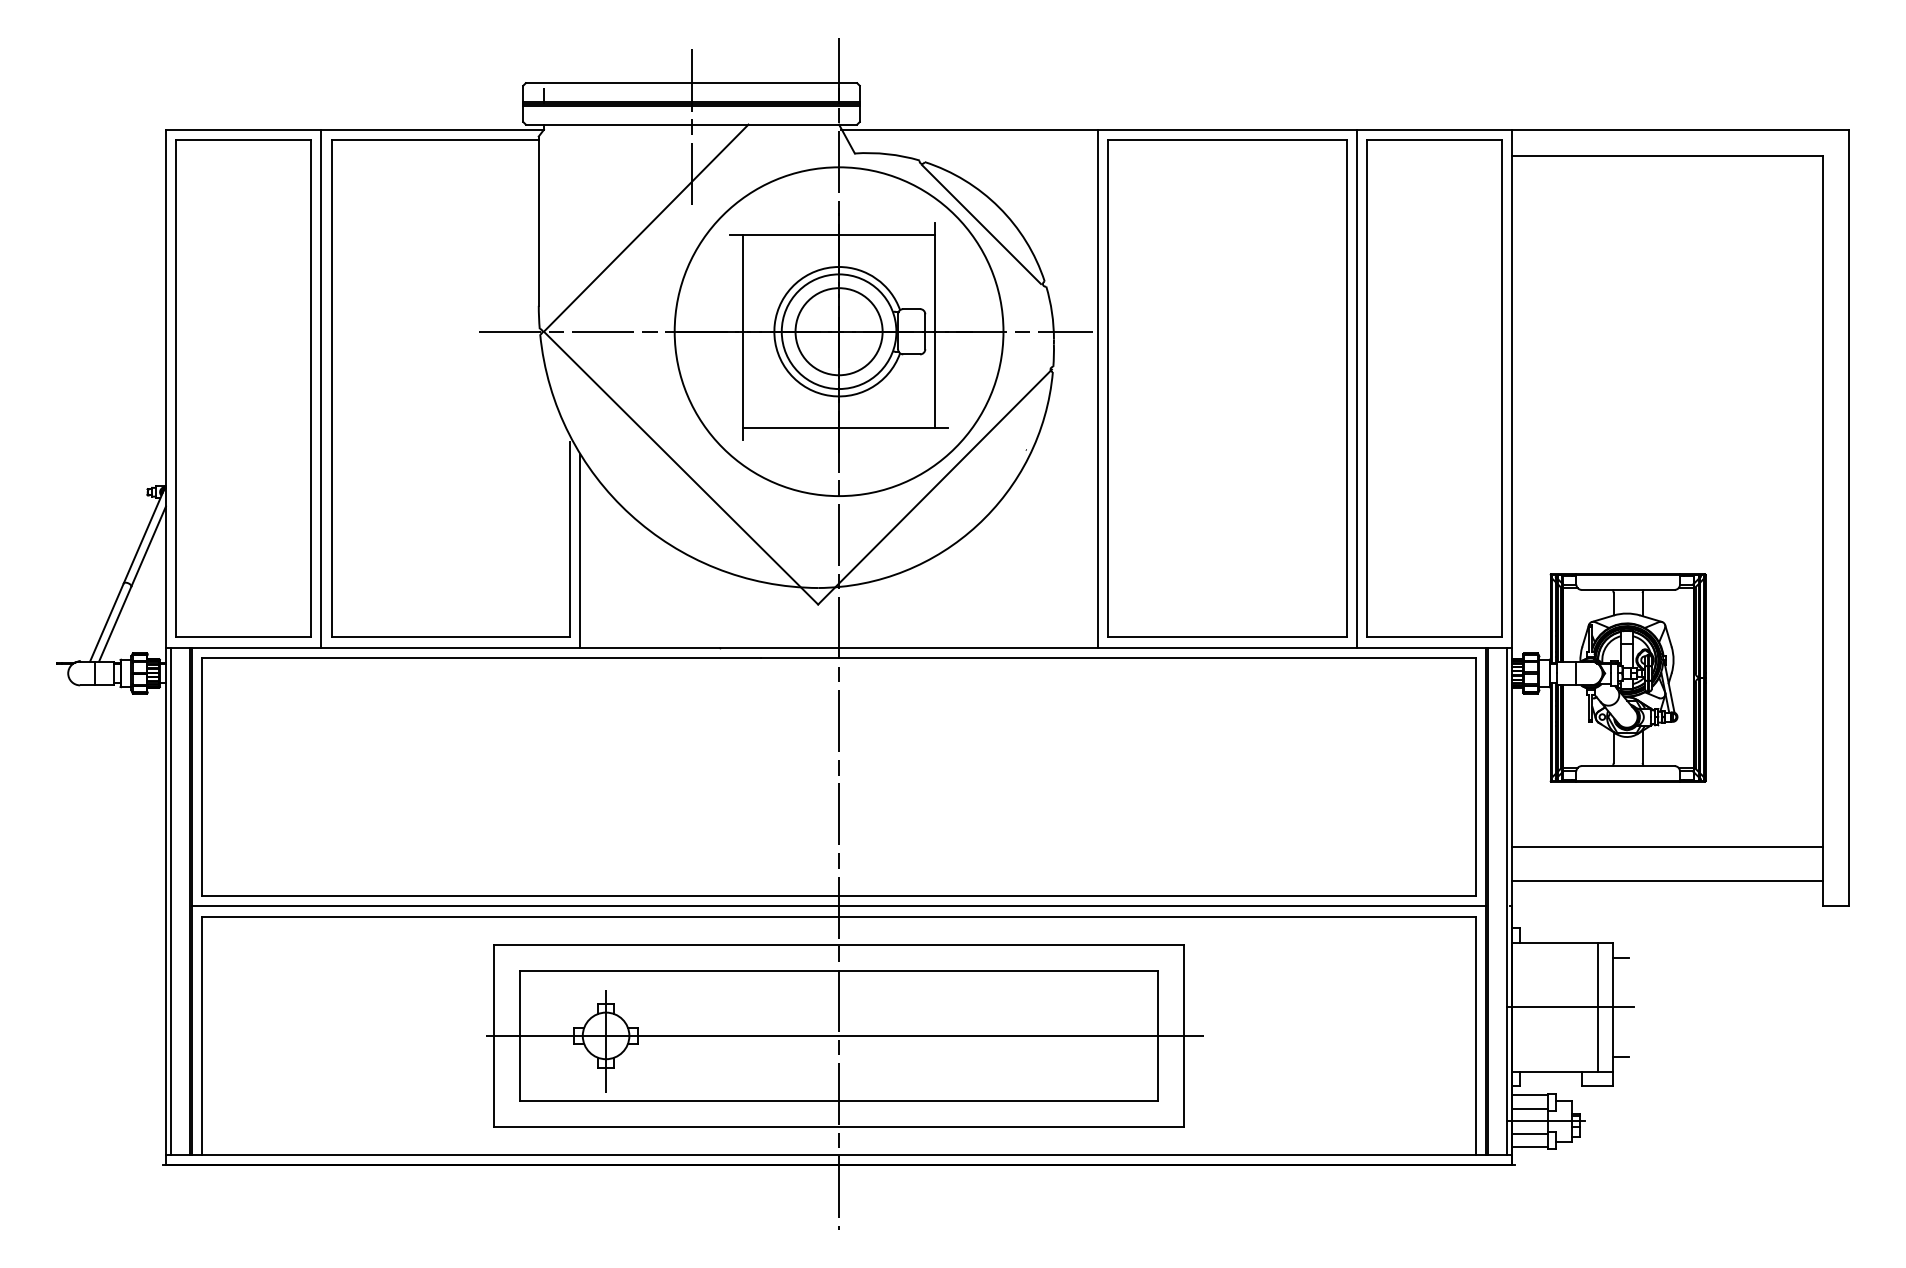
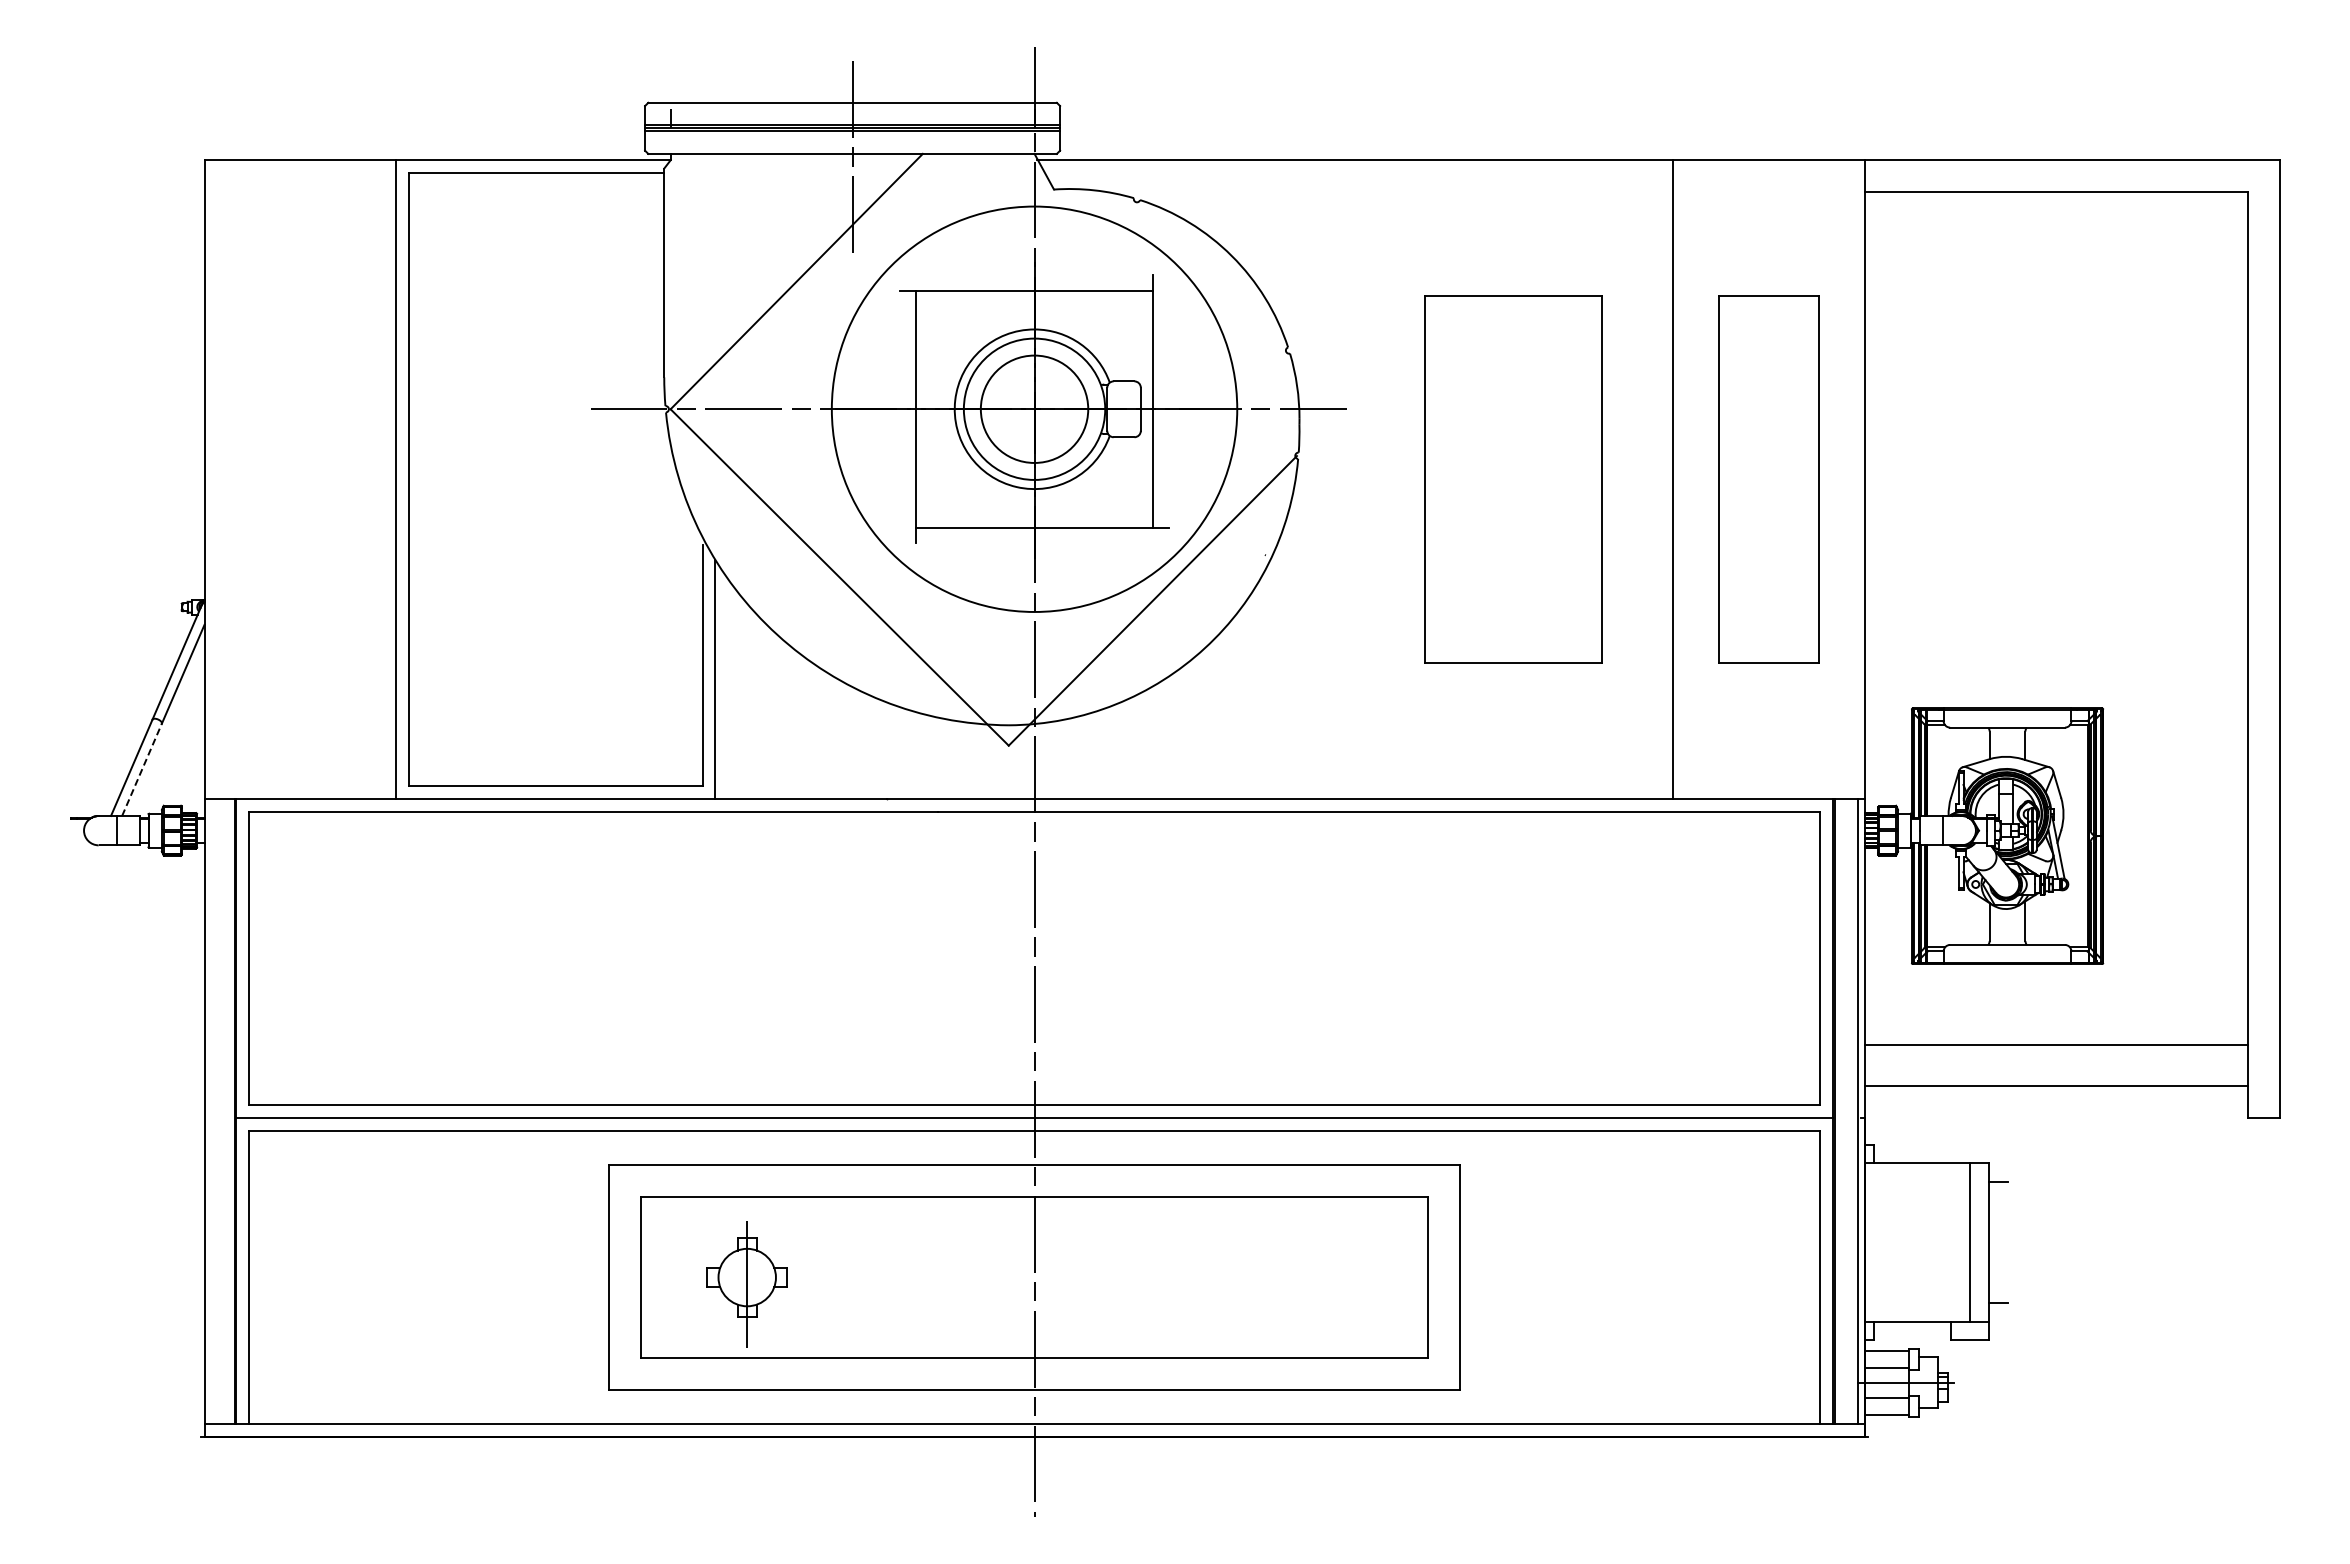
line: (980, 224) -> (1209, 276), removed
part: (242, 388) -> (299, 479), removed
line: (1097, 388) -> (1353, 479), removed
part: (1227, 388) -> (1513, 479), size x0.6
part: (1434, 388) -> (1768, 479), size x0.6
line: (115, 623) -> (142, 769), solid -> dashed
line: (170, 901) -> (210, 1111), removed
line: (1570, 1007) -> (1936, 1242), removed
line: (844, 1035) -> (1041, 1277), removed

